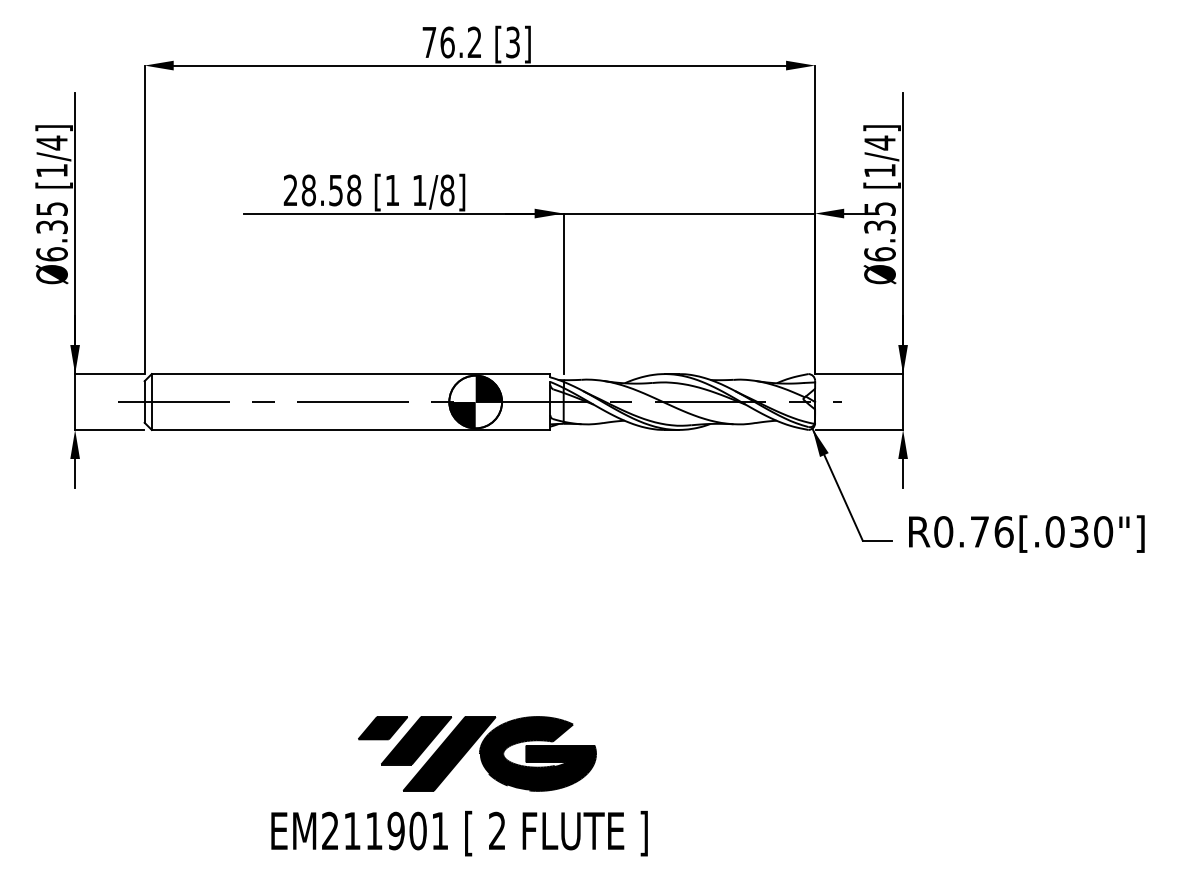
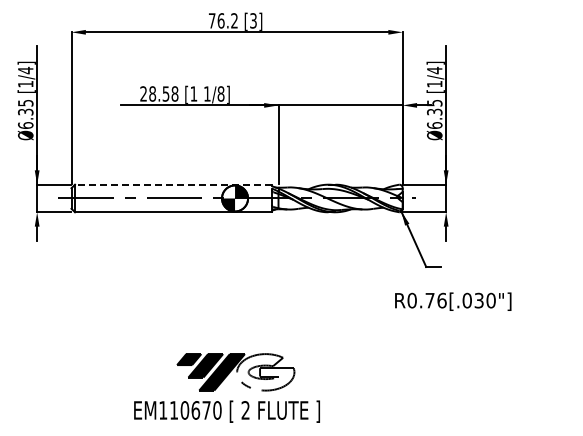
line: (349, 373) -> (172, 184), solid -> dashed
text: (1027, 533) -> (453, 301), moved
fill: (537, 754) -> (265, 372), removed
text: (385, 831) -> (190, 410), EM211901 -> EM110670

